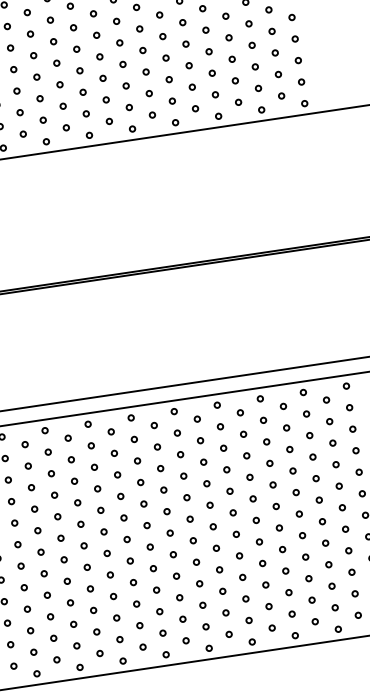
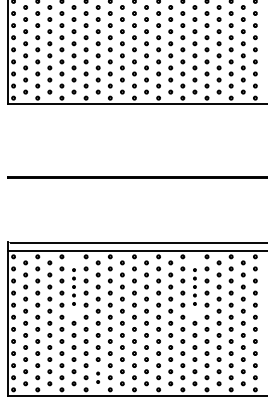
part: (245, 454) -> (194, 286), size x0.7
part: (30, 486) -> (73, 286), size x0.7
part: (97, 642) -> (97, 377), size x0.7

